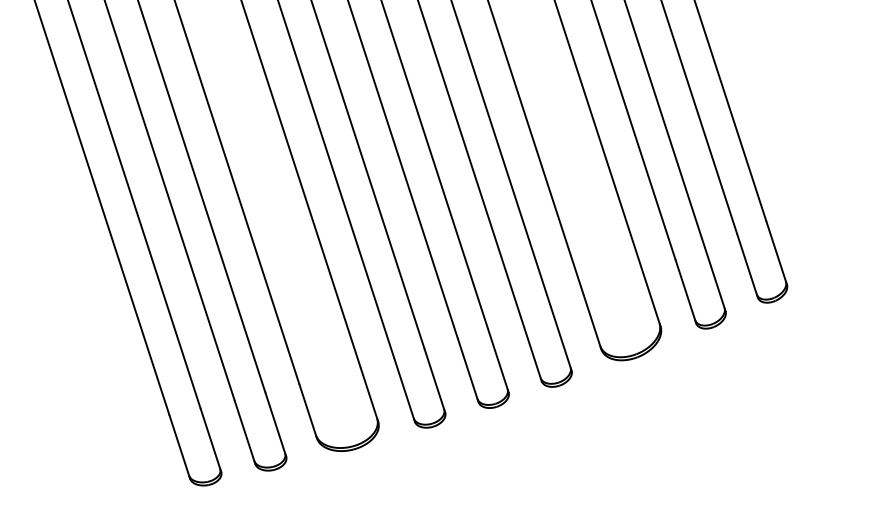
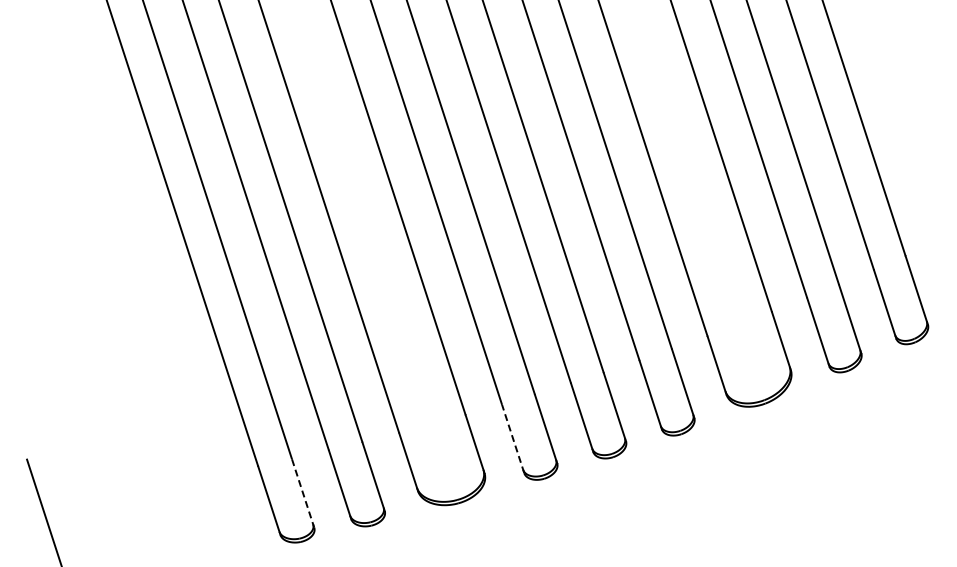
line: (404, 390) -> (513, 439), solid -> dashed
line: (211, 440) -> (303, 493), solid -> dashed

